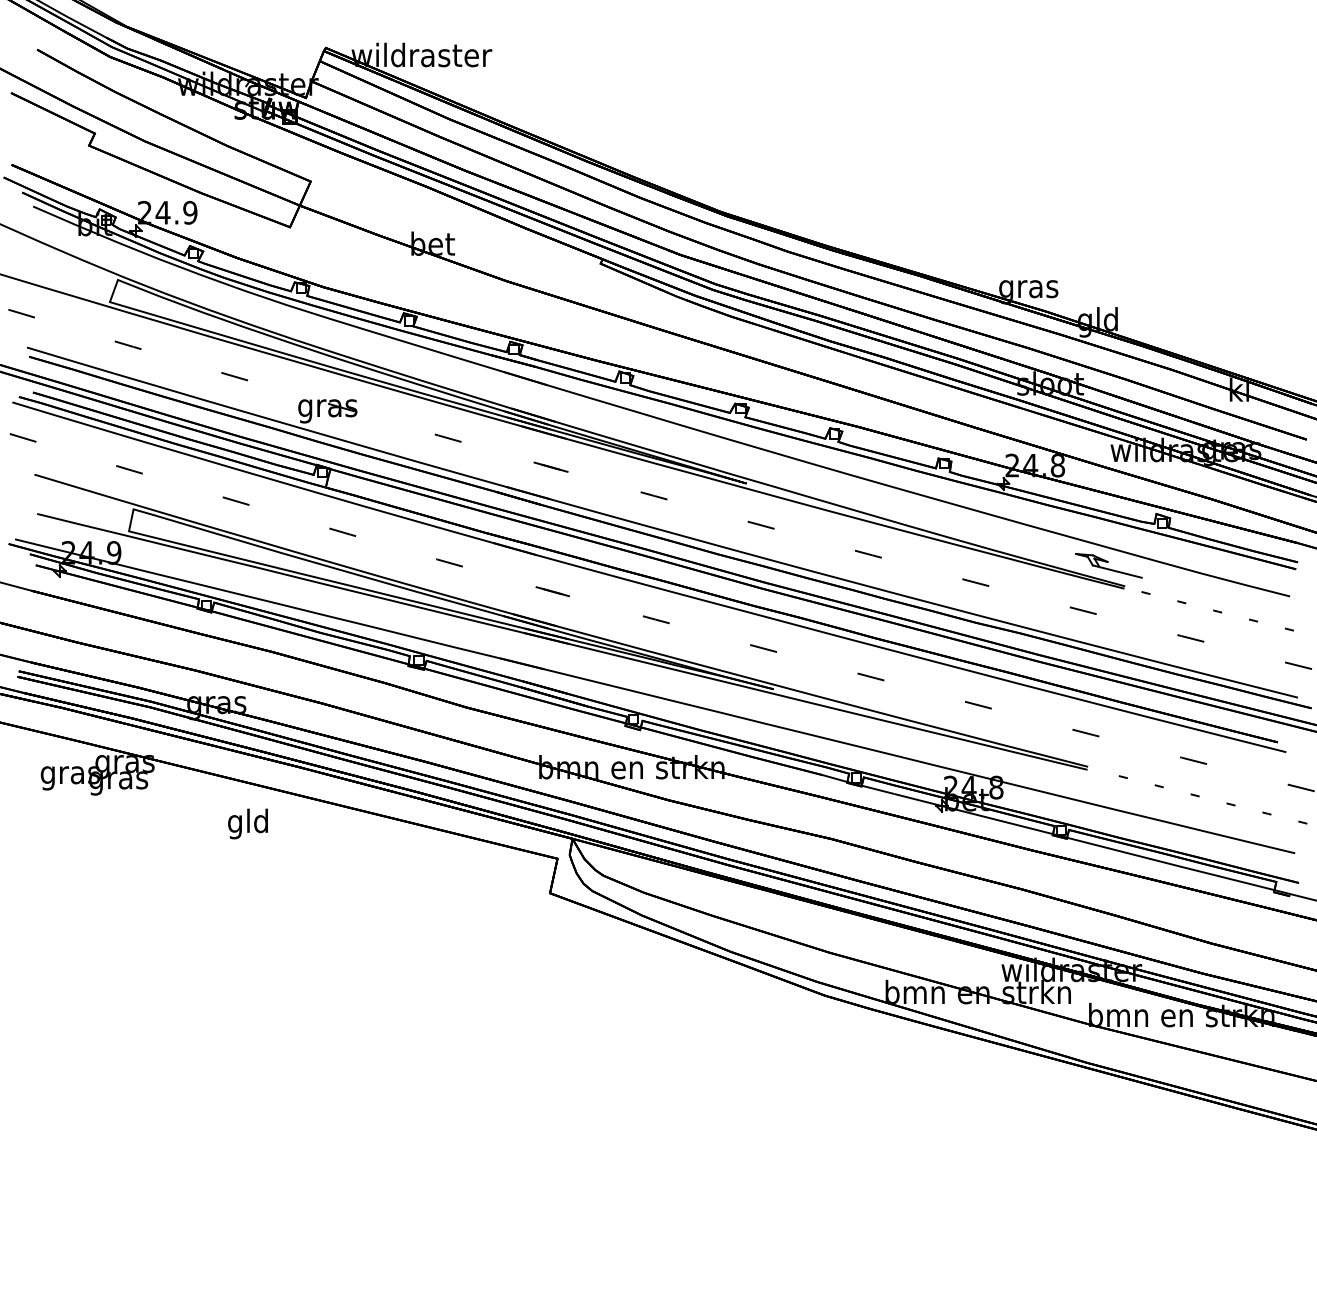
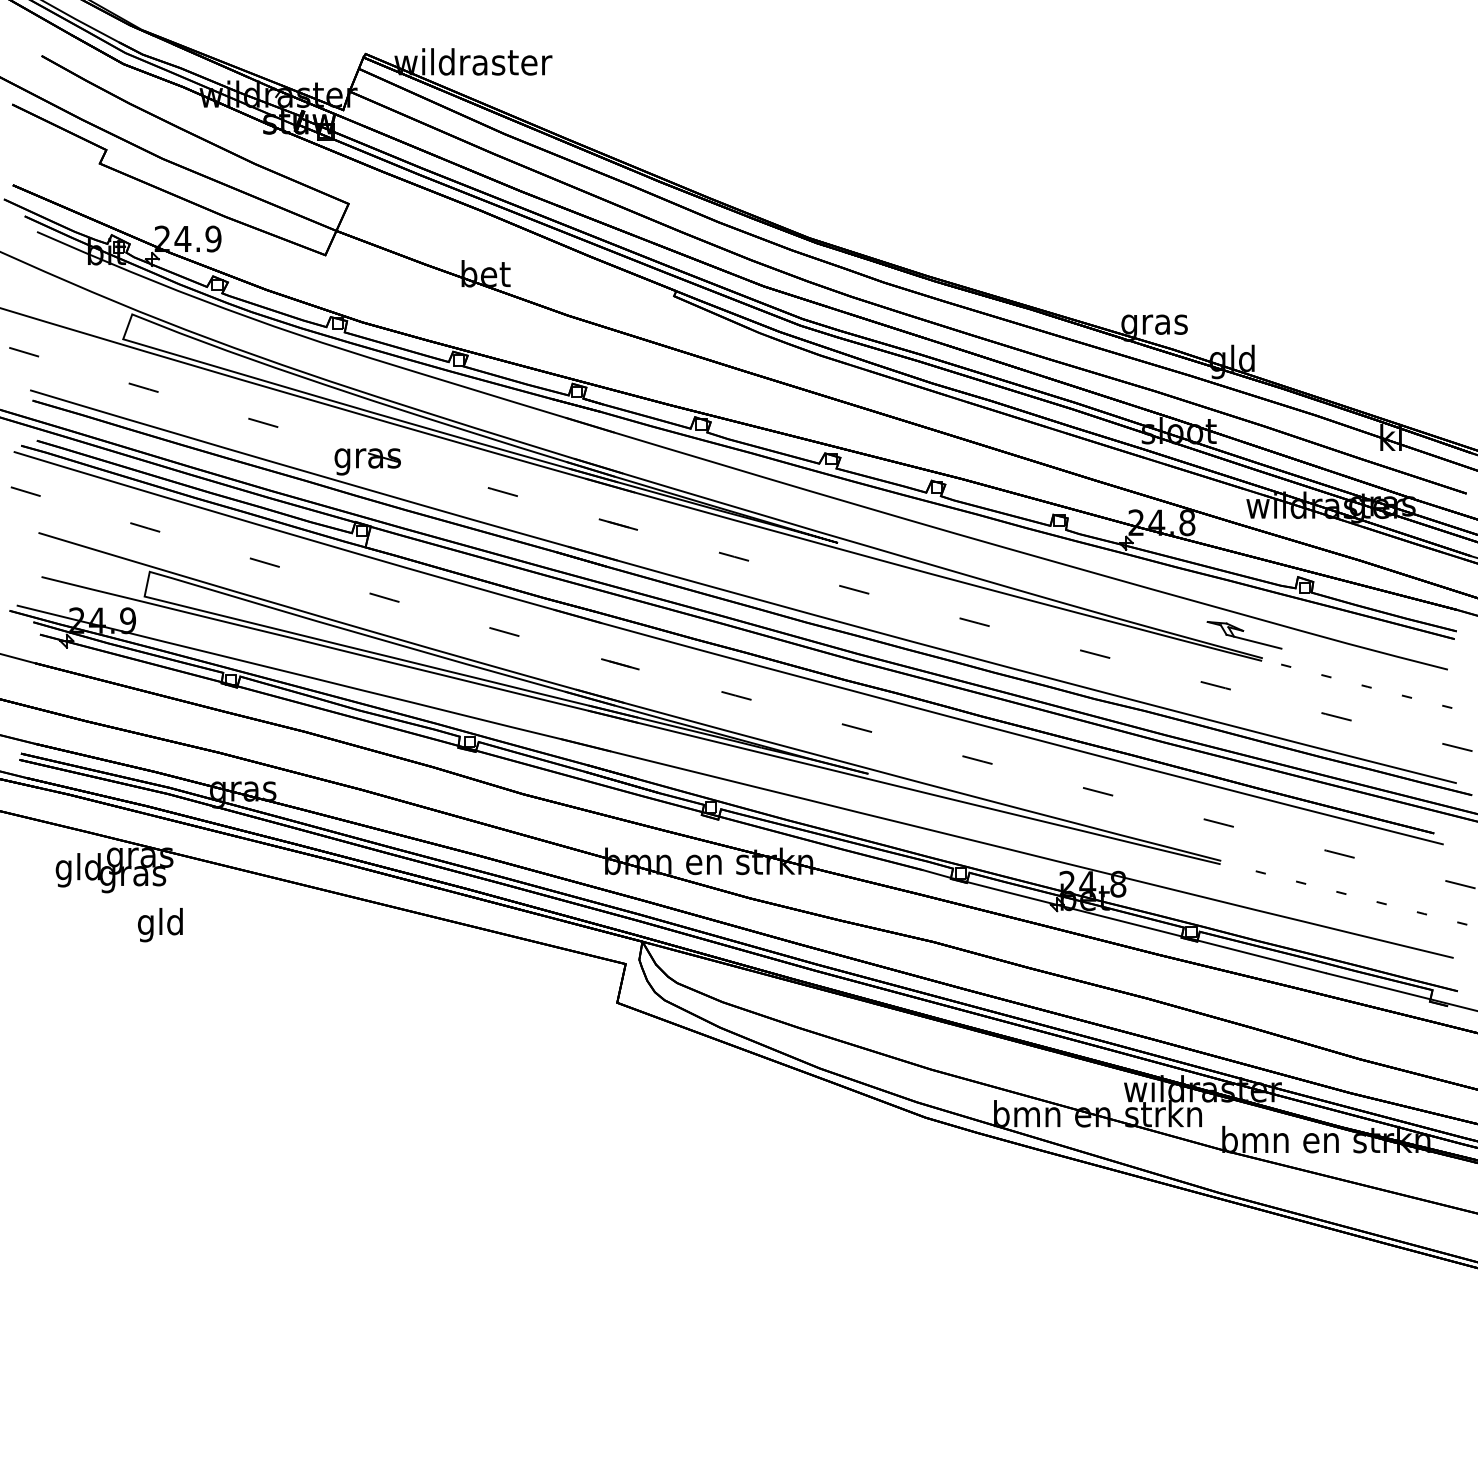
text: (69, 774) -> (77, 869), gras -> gld
text: (247, 823) -> (159, 924), moved

